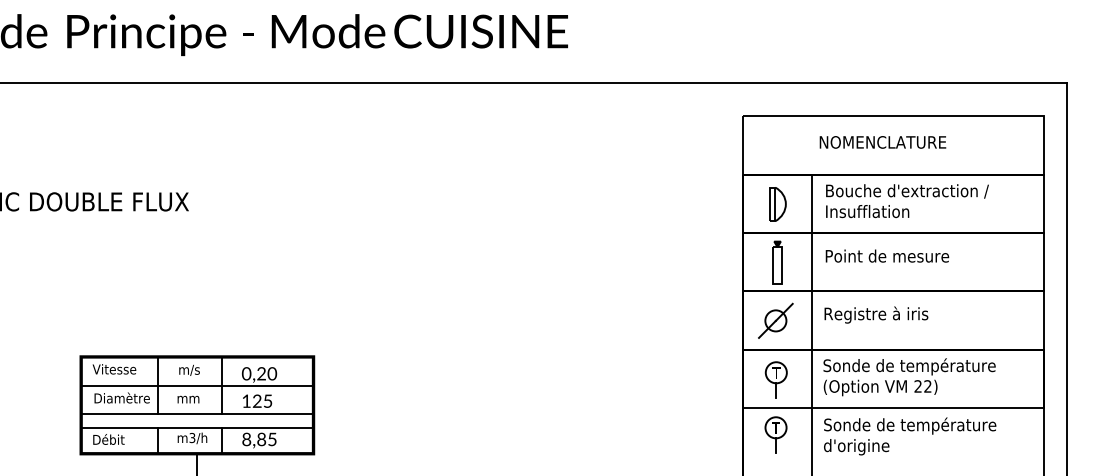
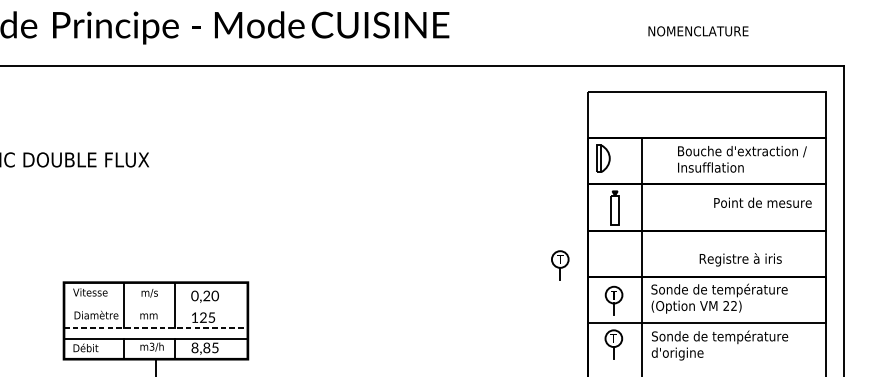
text: (882, 142) -> (698, 31), moved
text: (907, 201) -> (742, 159), moved
part: (777, 204) -> (603, 158), moved
text: (887, 255) -> (762, 202), moved
text: (876, 314) -> (740, 259), moved
part: (775, 320) -> (613, 253), removed
part: (707, 334) -> (559, 264), added
line: (197, 386) -> (156, 306), removed
line: (197, 414) -> (156, 328), solid -> dashed

